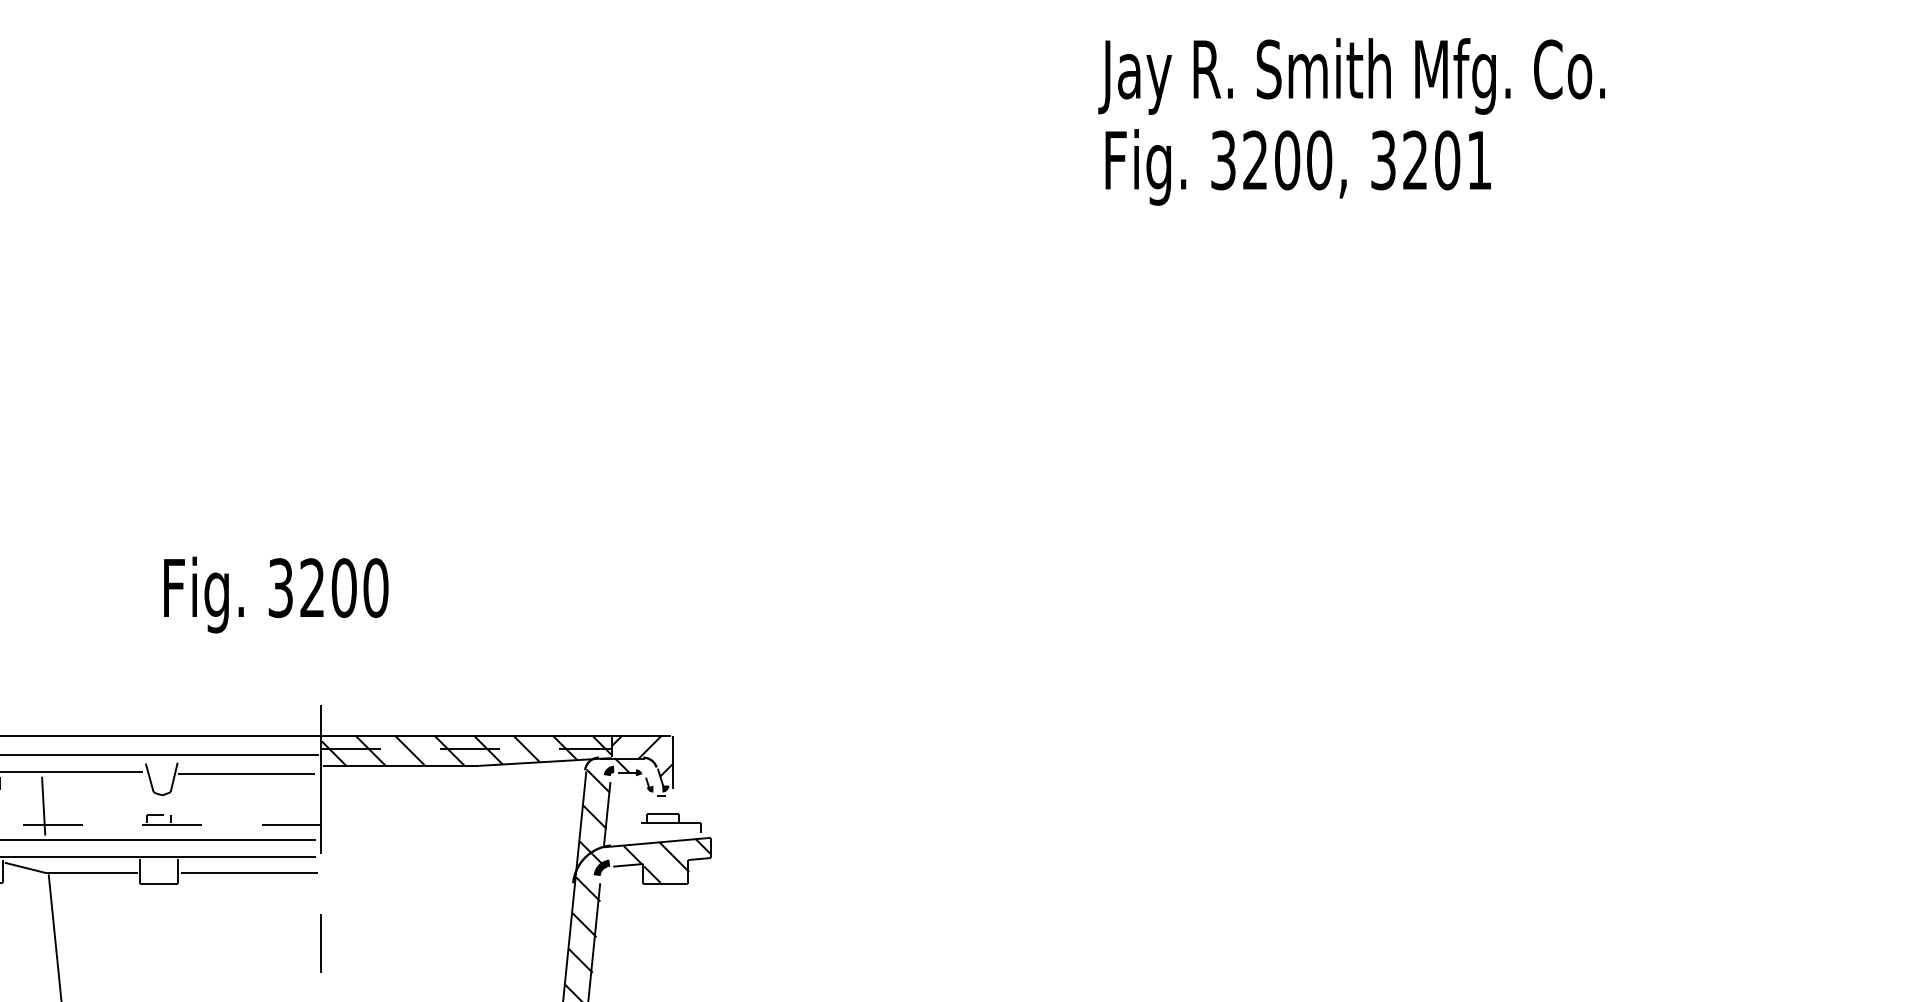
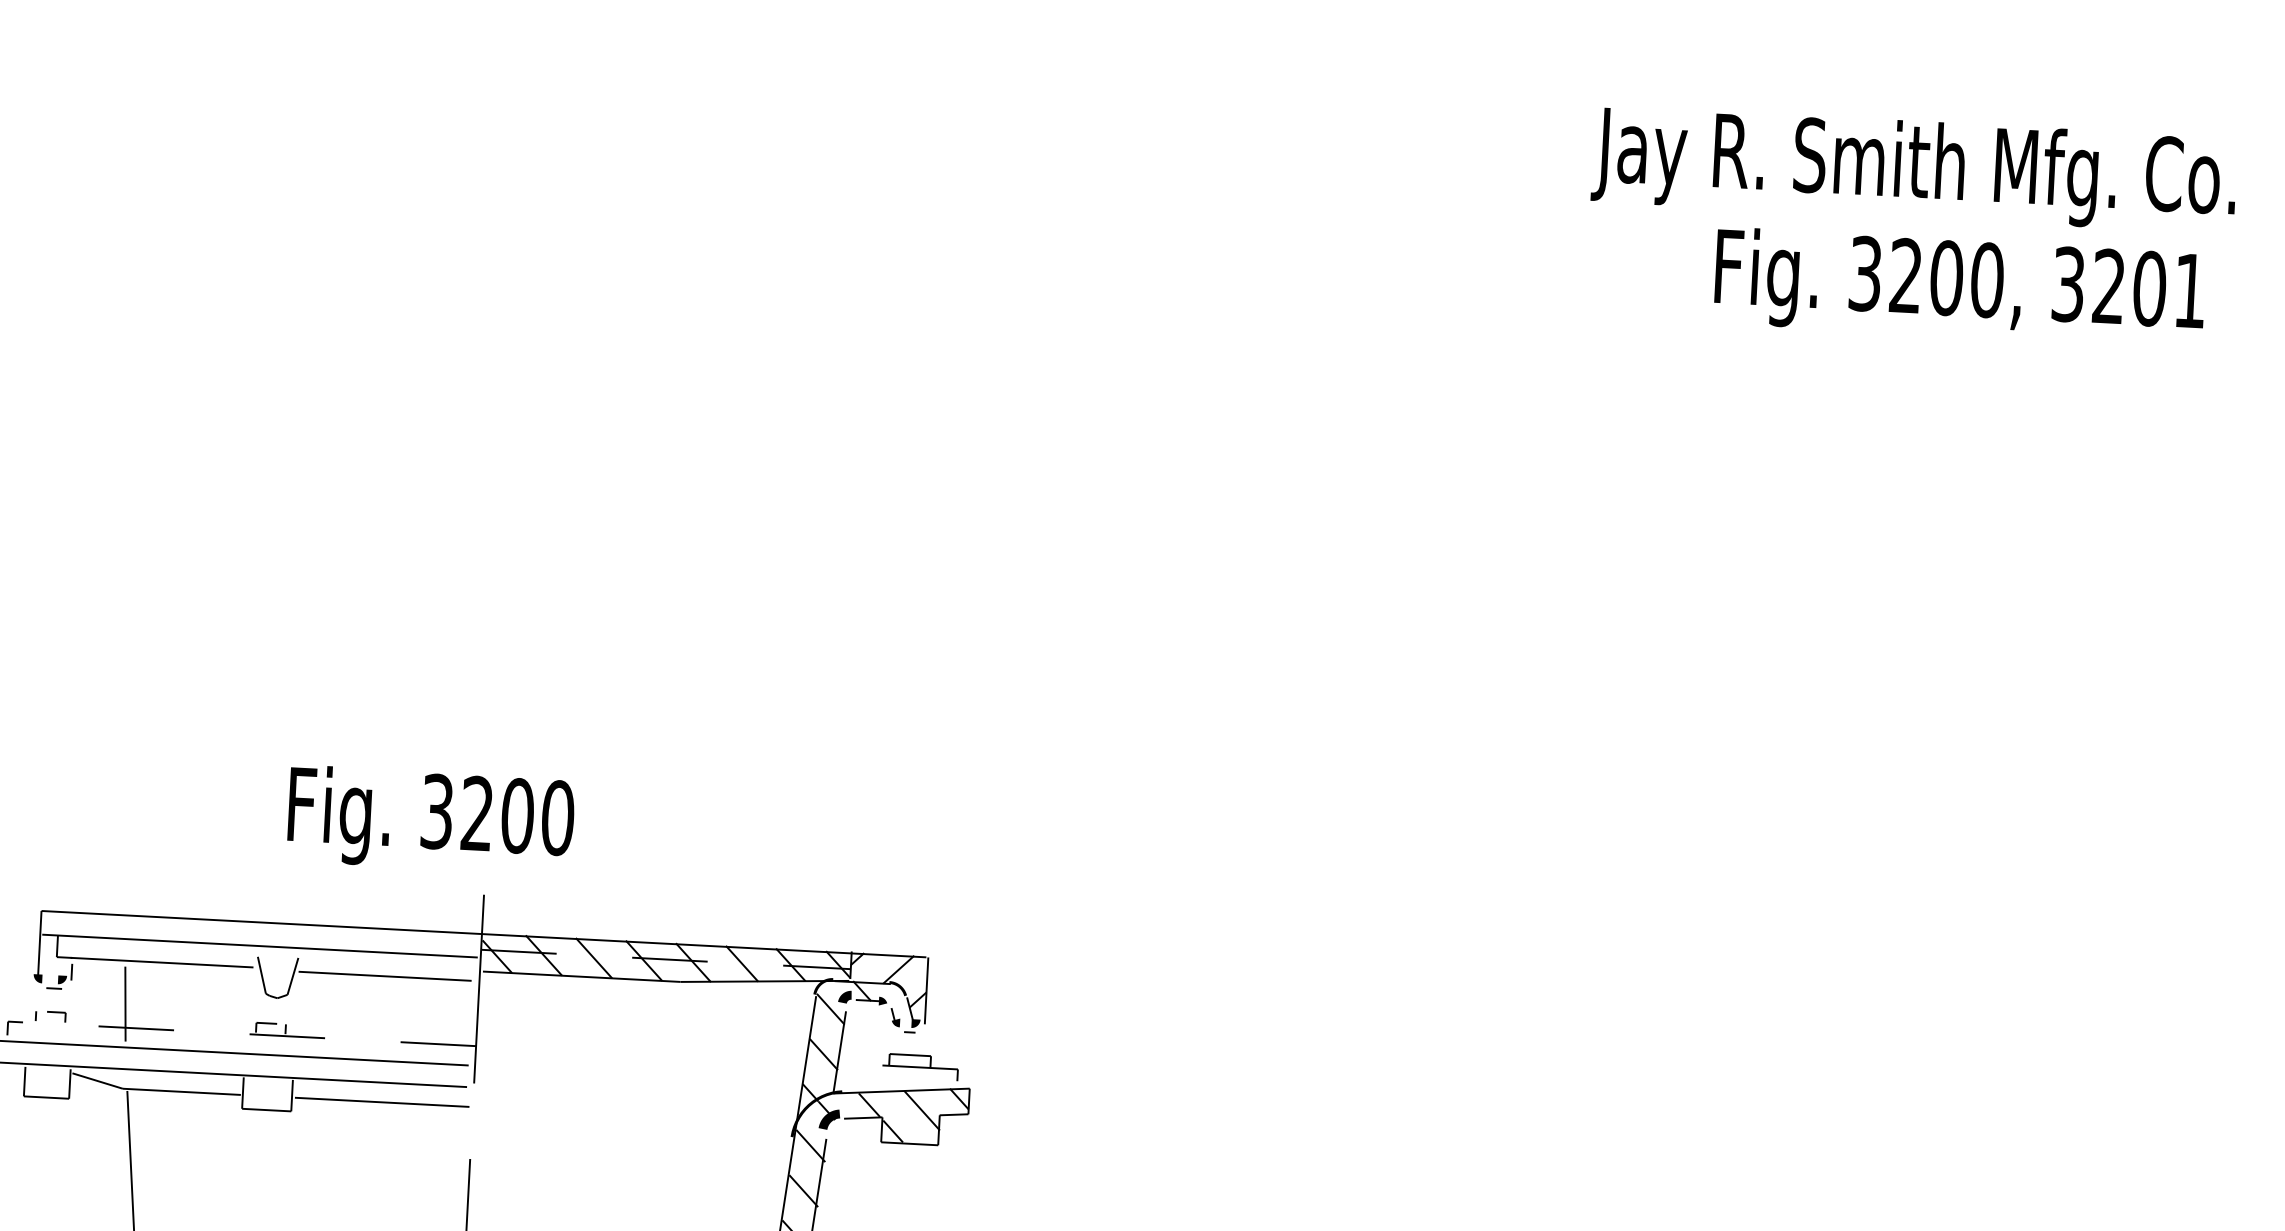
text: (1351, 76) -> (1914, 169), moved
text: (1297, 167) -> (1958, 287), moved
text: (276, 594) -> (431, 819), moved

